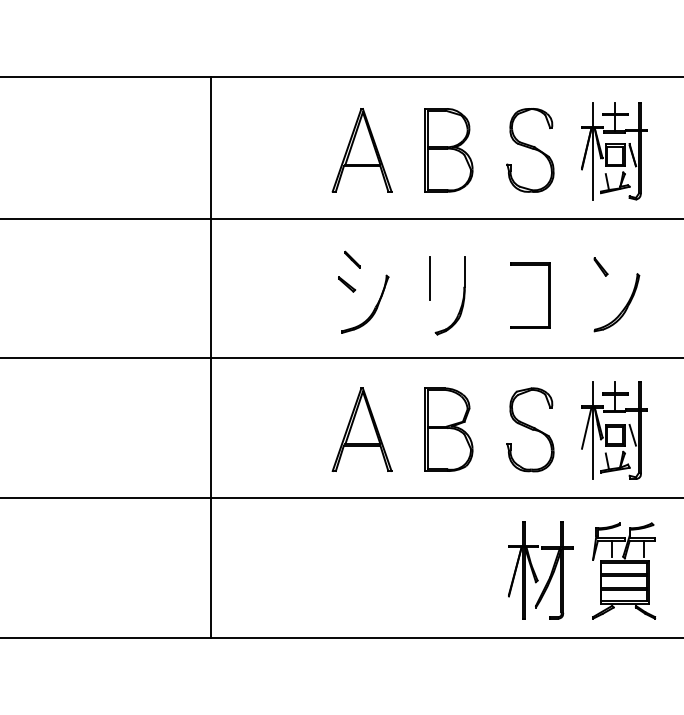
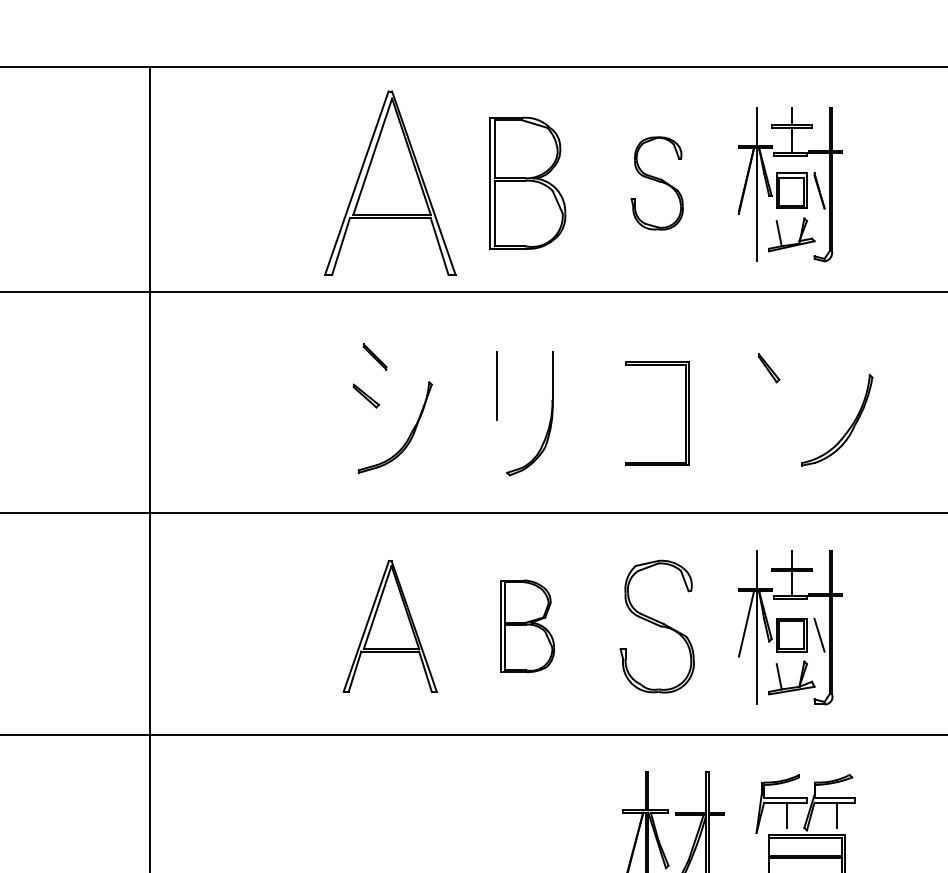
part: (361, 150) -> (389, 183), size x1.4
part: (530, 150) -> (657, 183), size x0.7
part: (624, 306) -> (849, 426), moved
part: (448, 429) -> (527, 626), size x0.7

